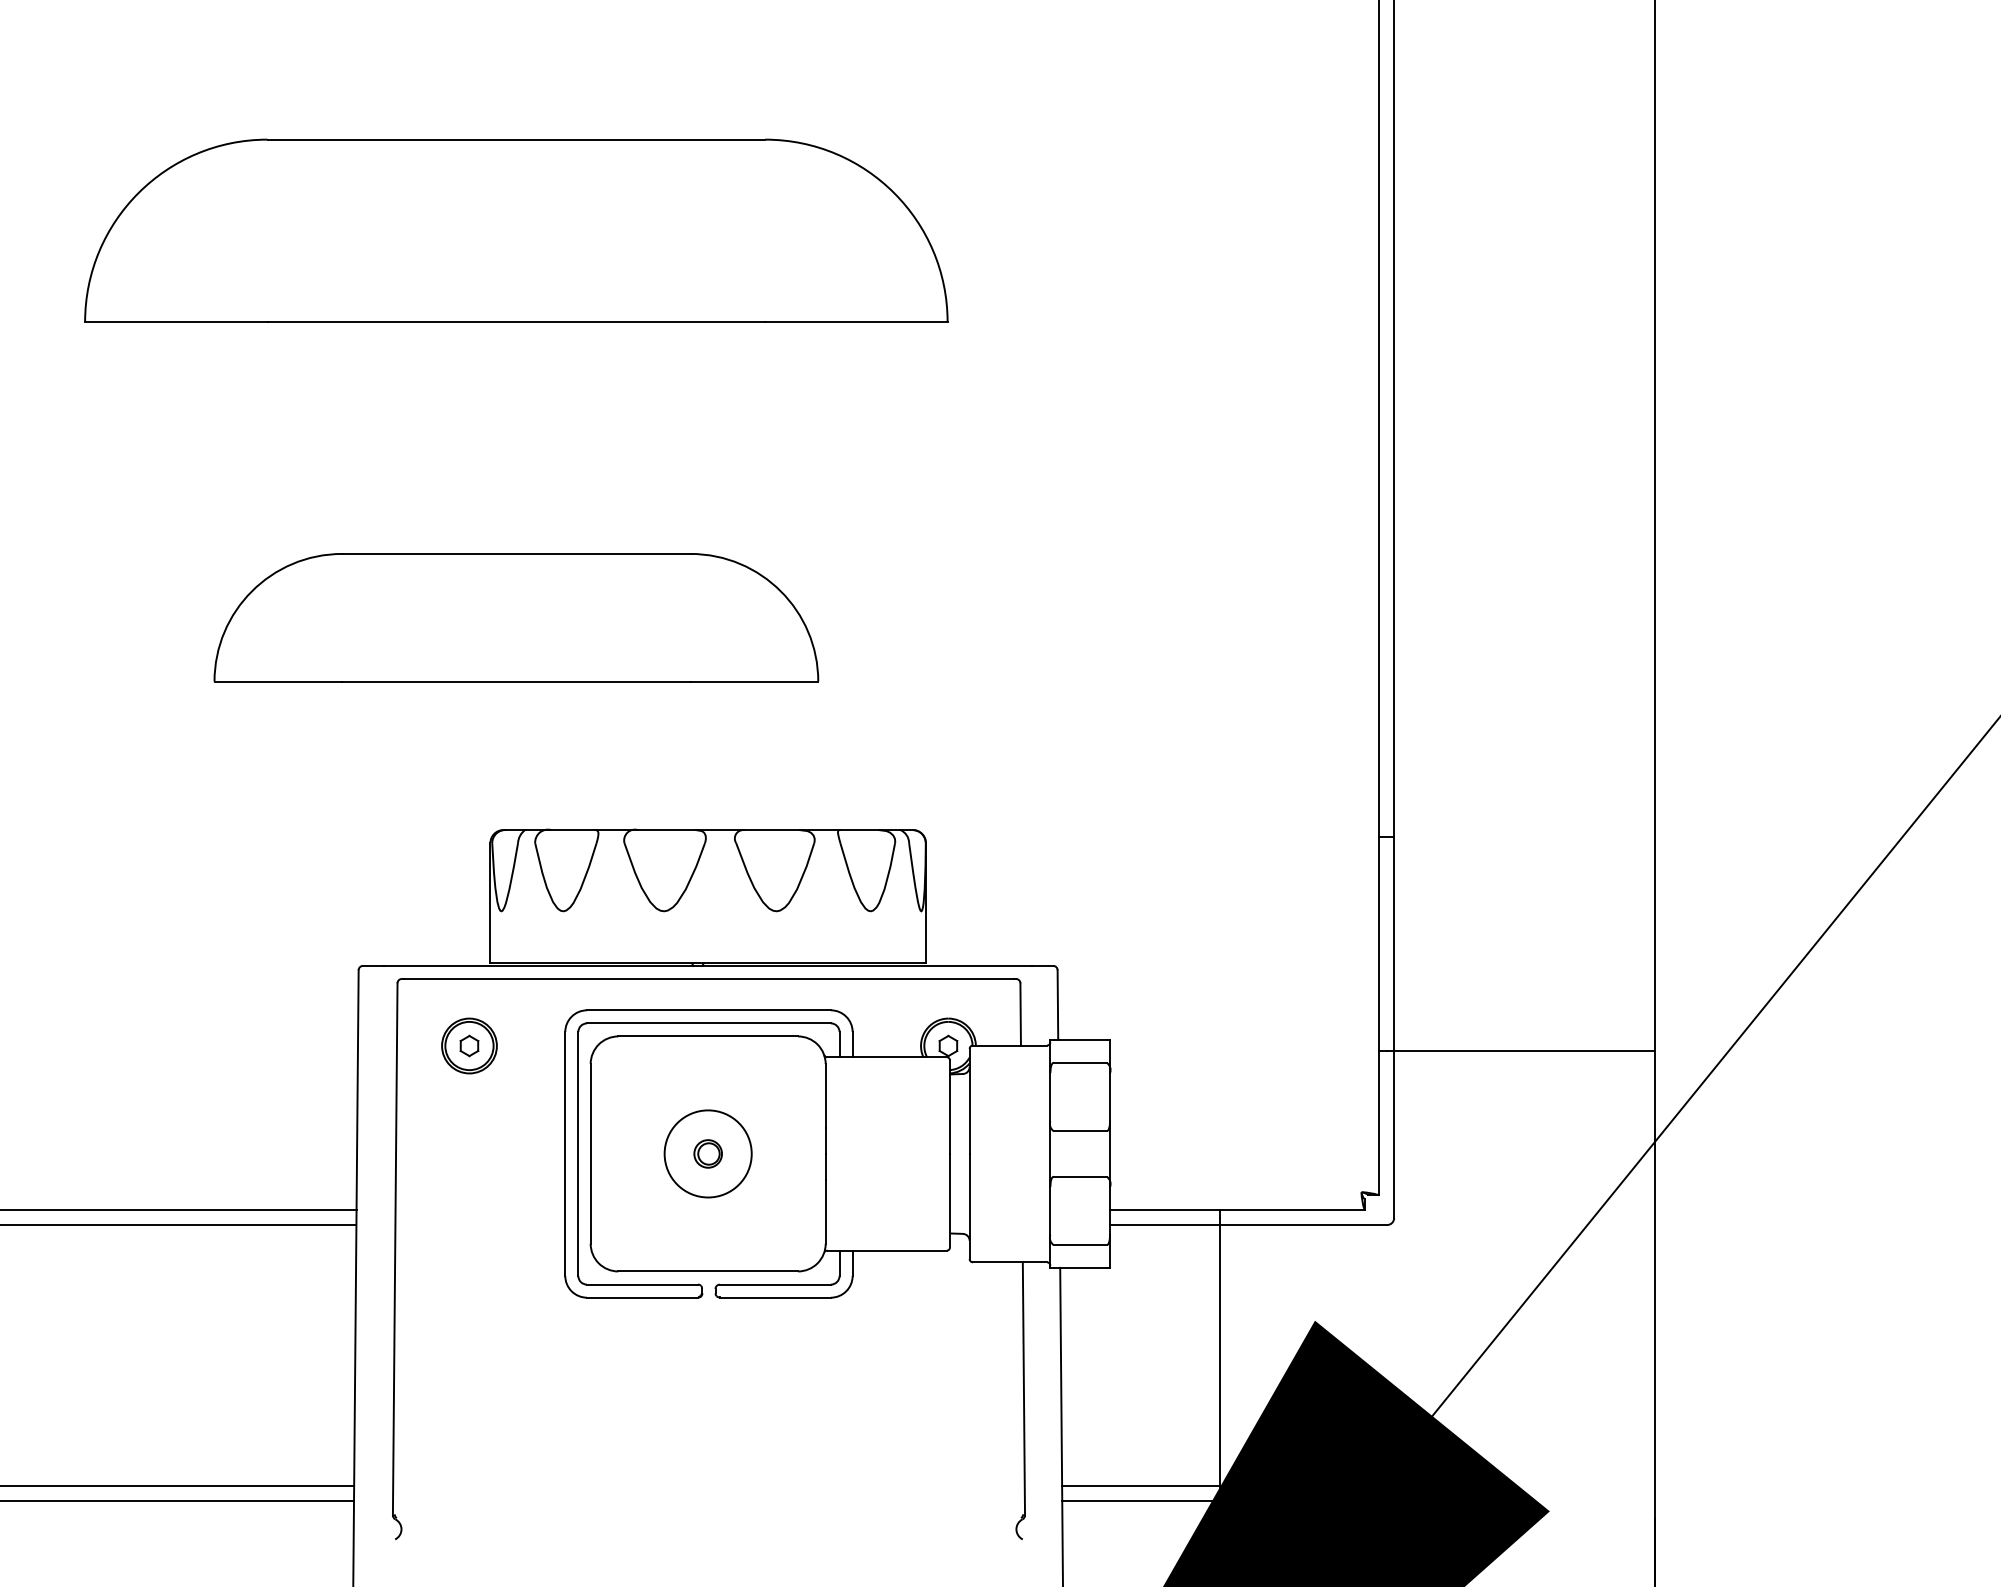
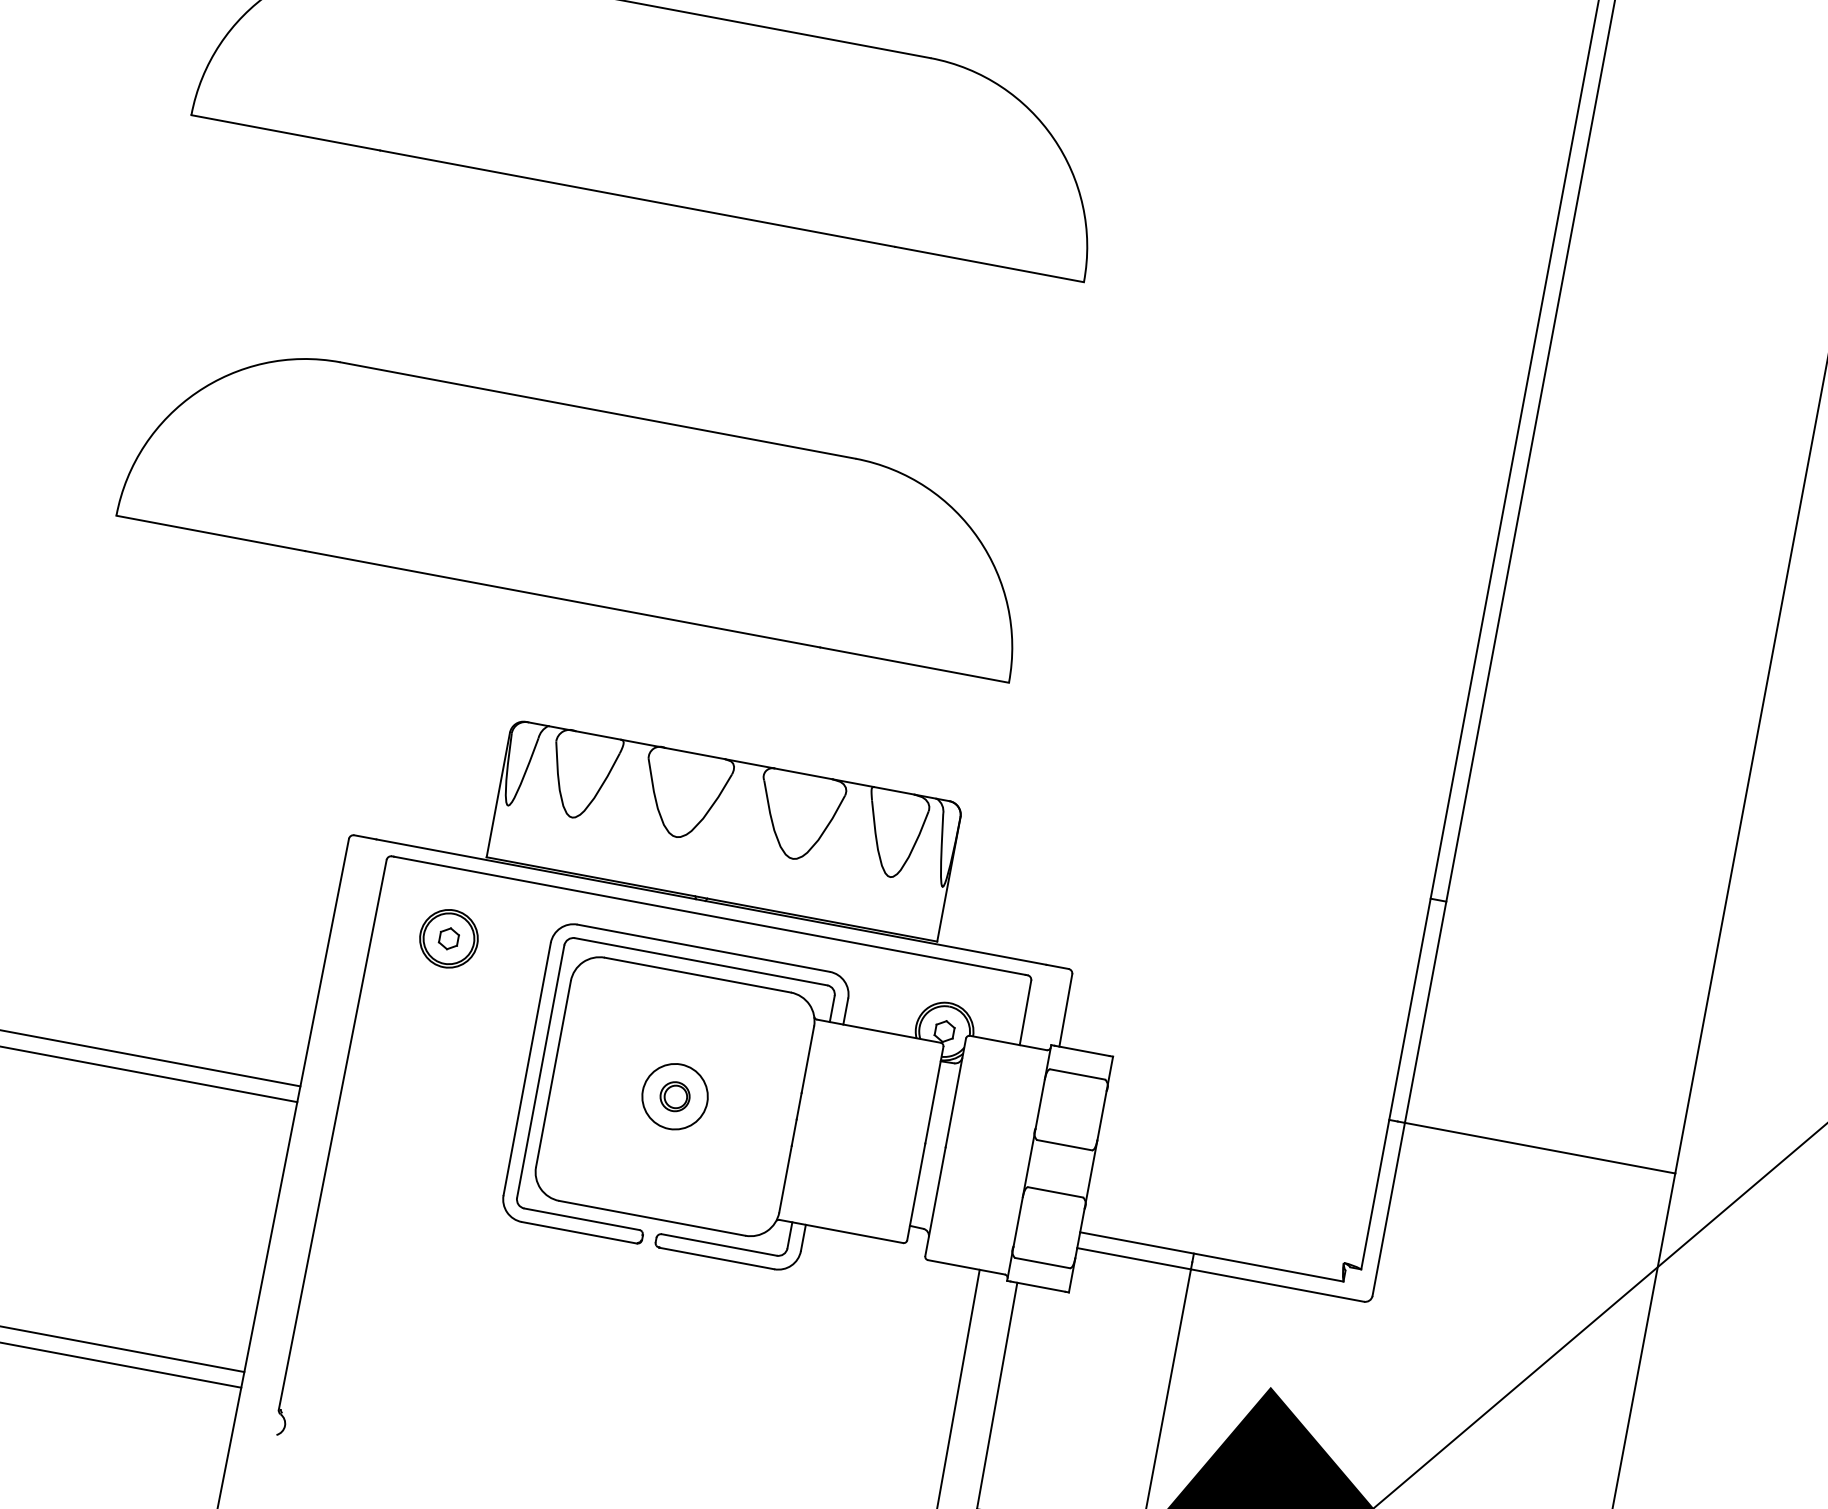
part: (516, 617) -> (580, 504), size x1.43
circle: (708, 1153) -> (675, 1096), size x0.71

